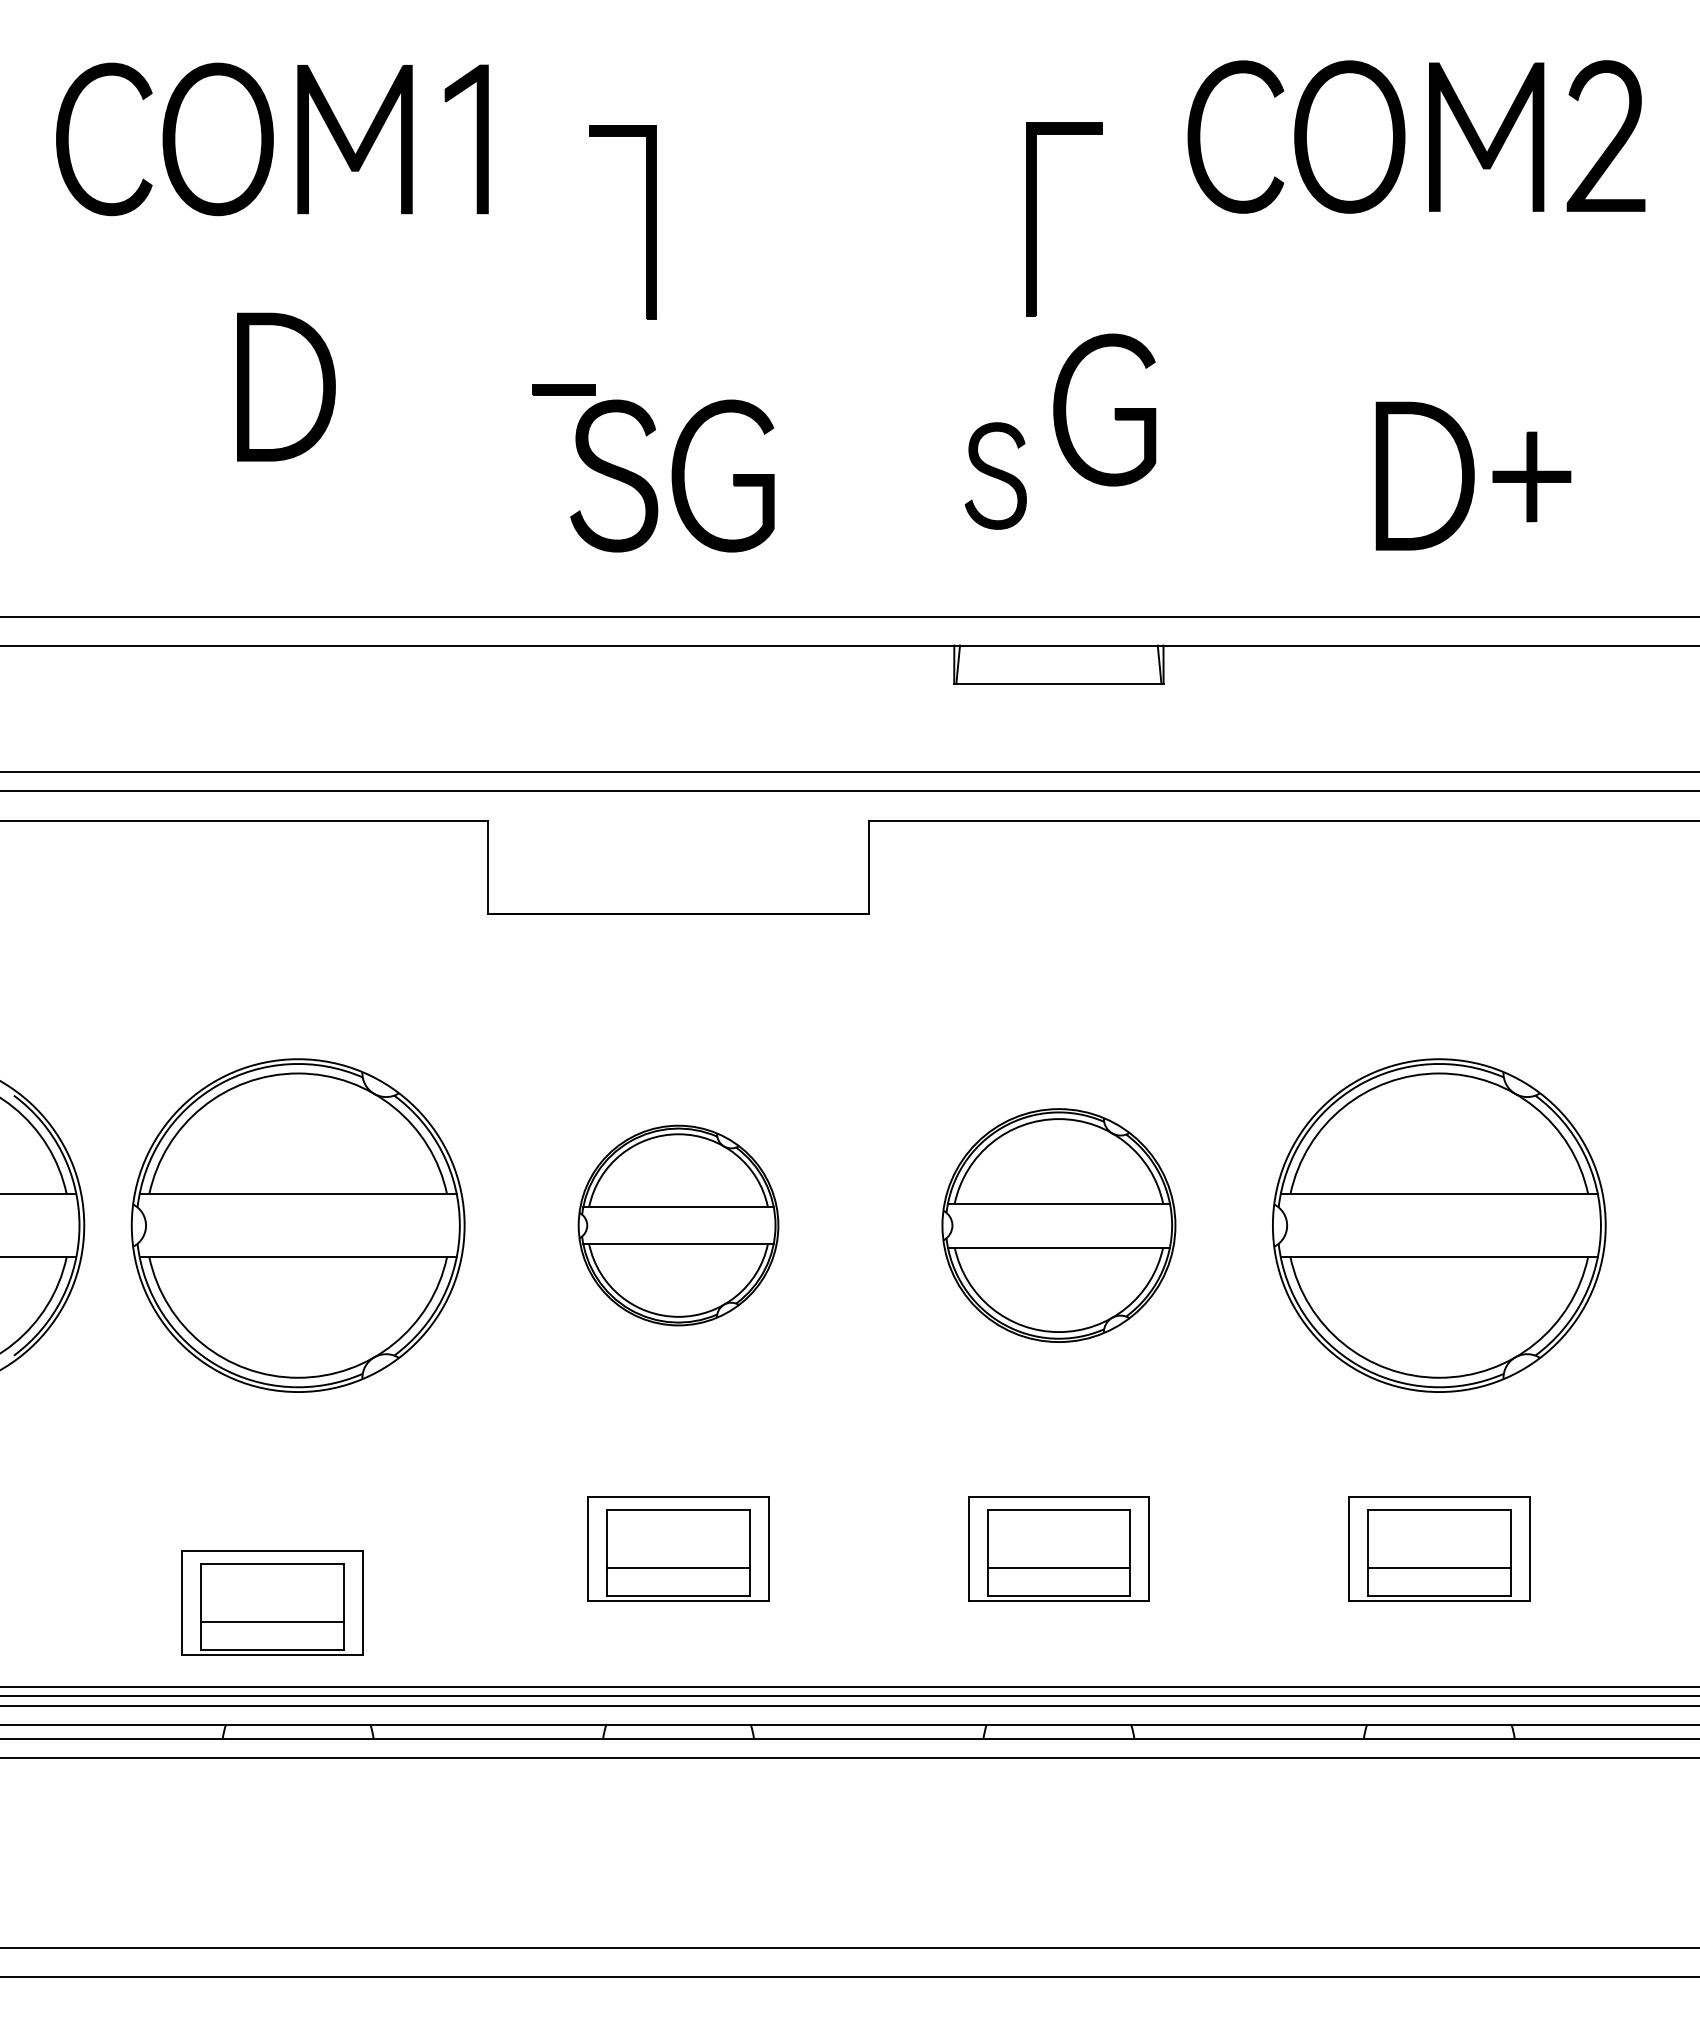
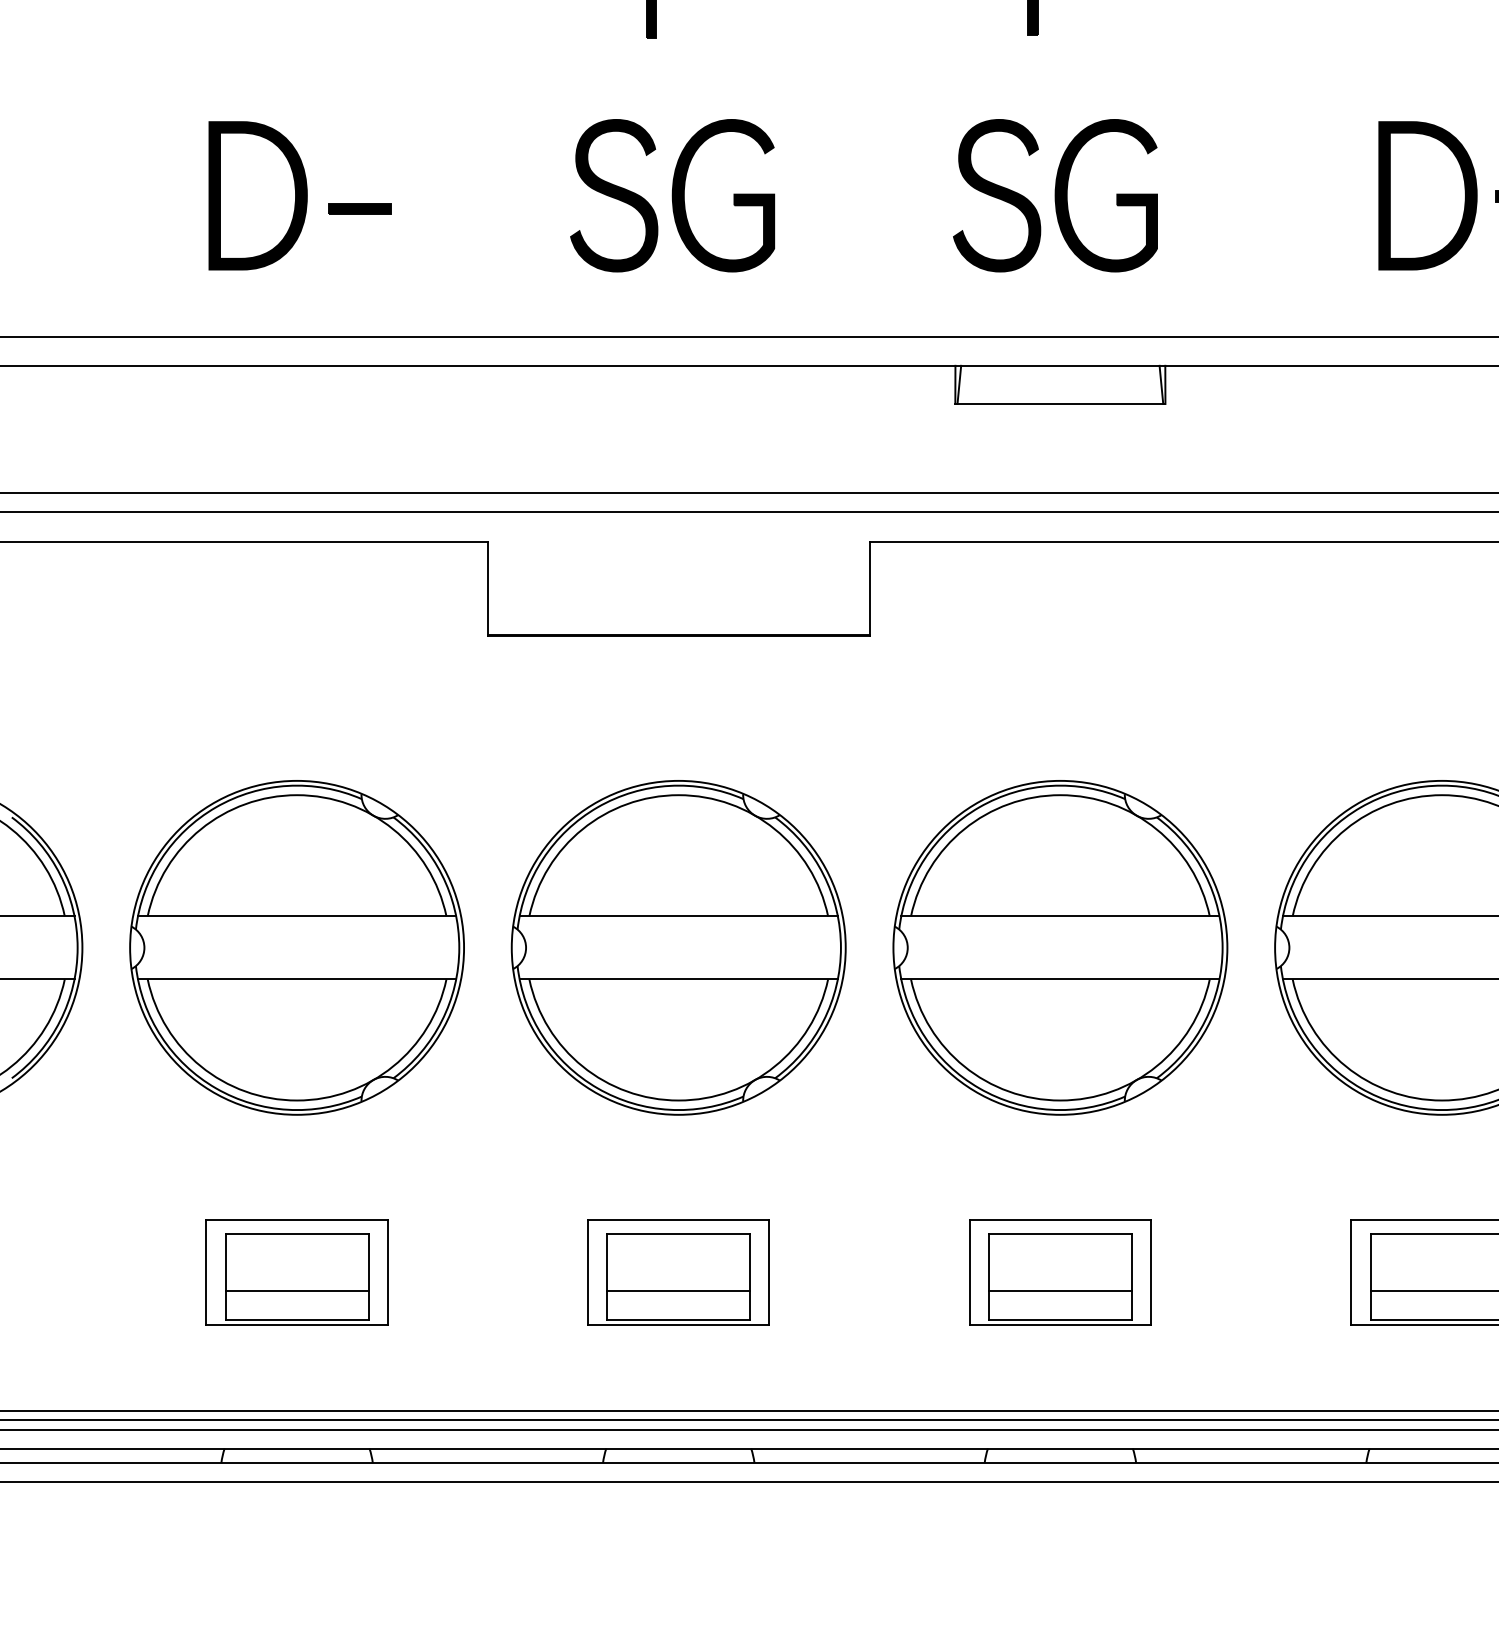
part: (286, 386) -> (258, 195), moved
part: (563, 389) -> (359, 208), moved
part: (1114, 409) -> (1116, 195), moved
part: (995, 475) -> (996, 195), size x1.43
part: (678, 1225) -> (678, 947), size x1.67
part: (1058, 1225) -> (1059, 947), size x1.43
part: (272, 1602) -> (297, 1271), moved

